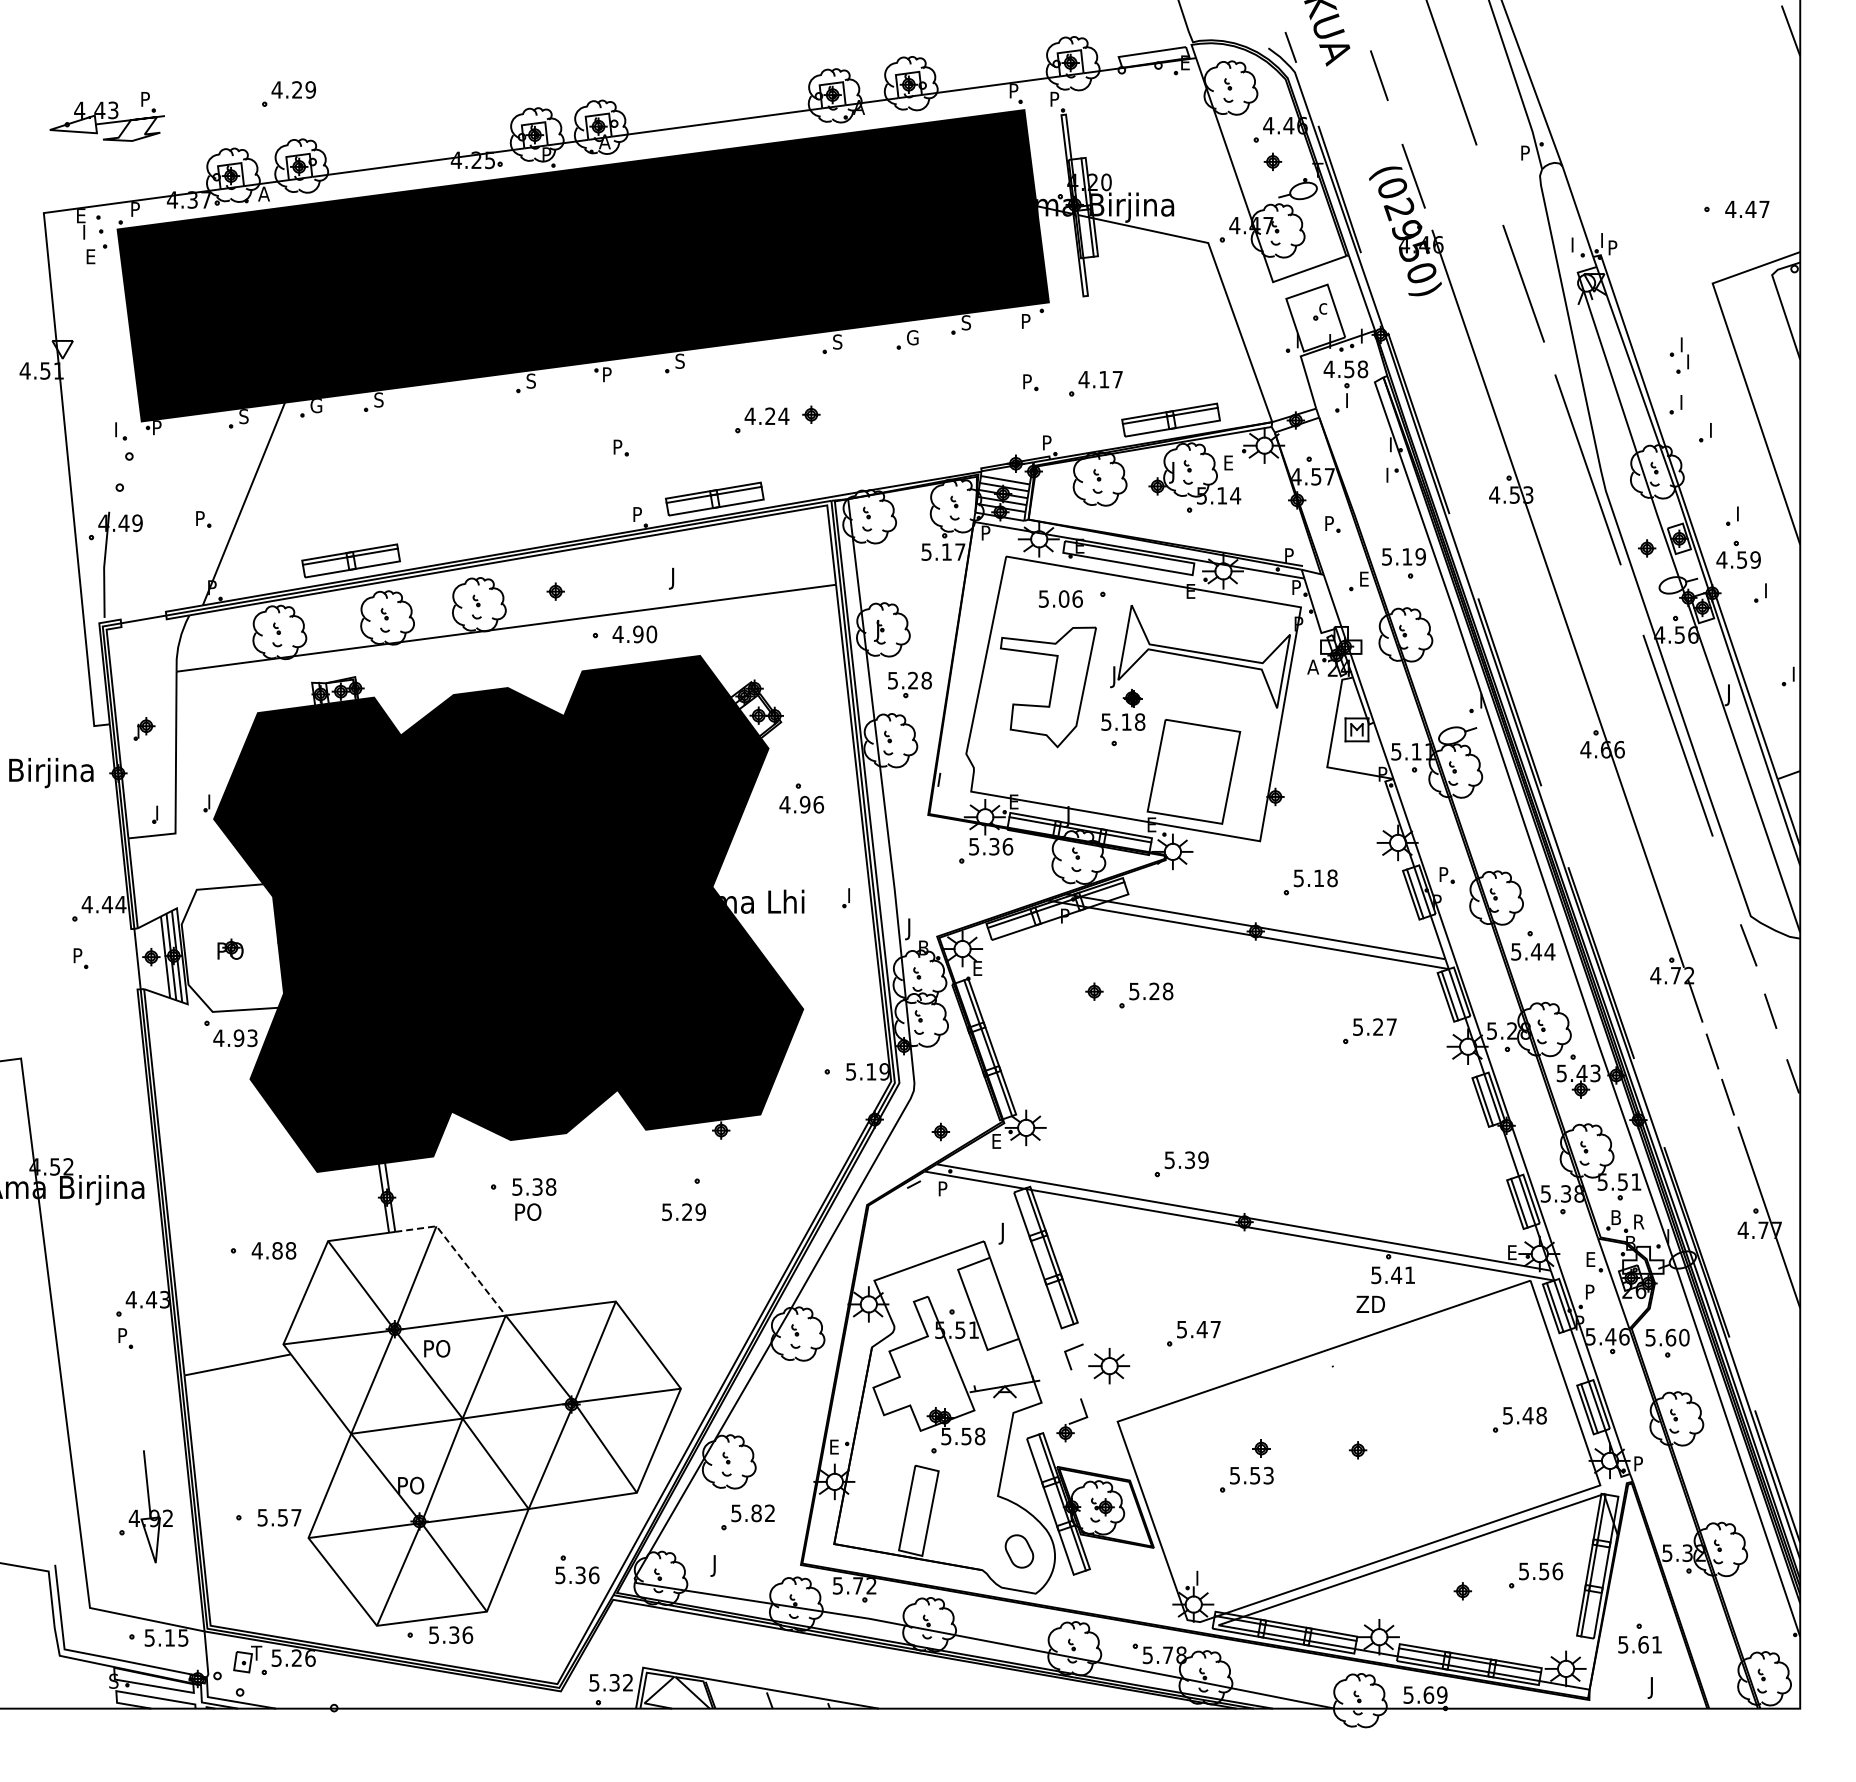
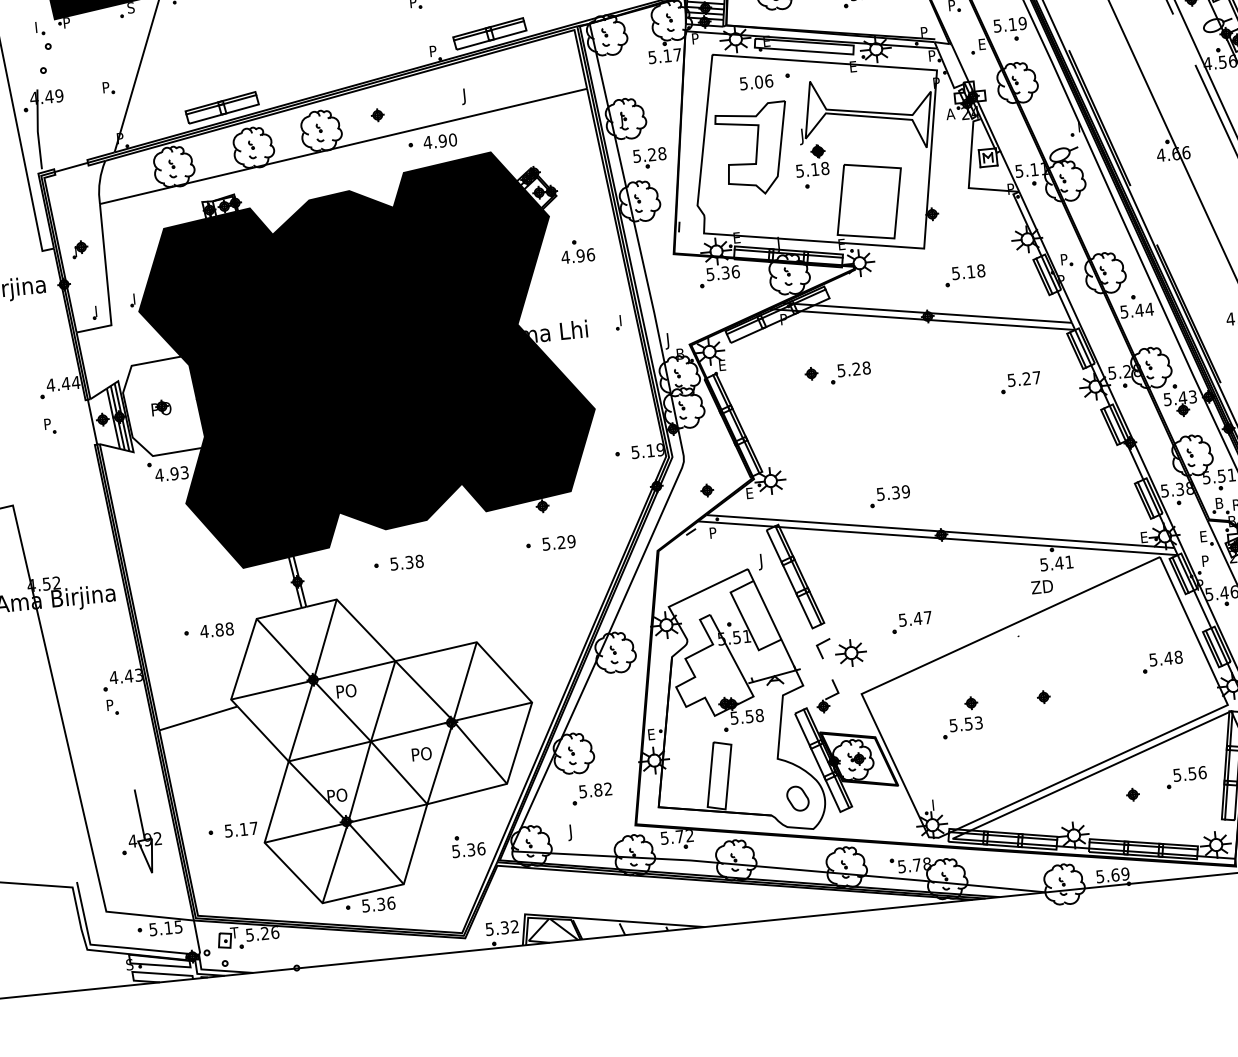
text: (528, 1211) -> (422, 753), moved
text: (683, 1211) -> (558, 542), moved
line: (458, 1254) -> (355, 618), dashed -> solid
text: (282, 1517) -> (243, 829), 5.57 -> 5.17

